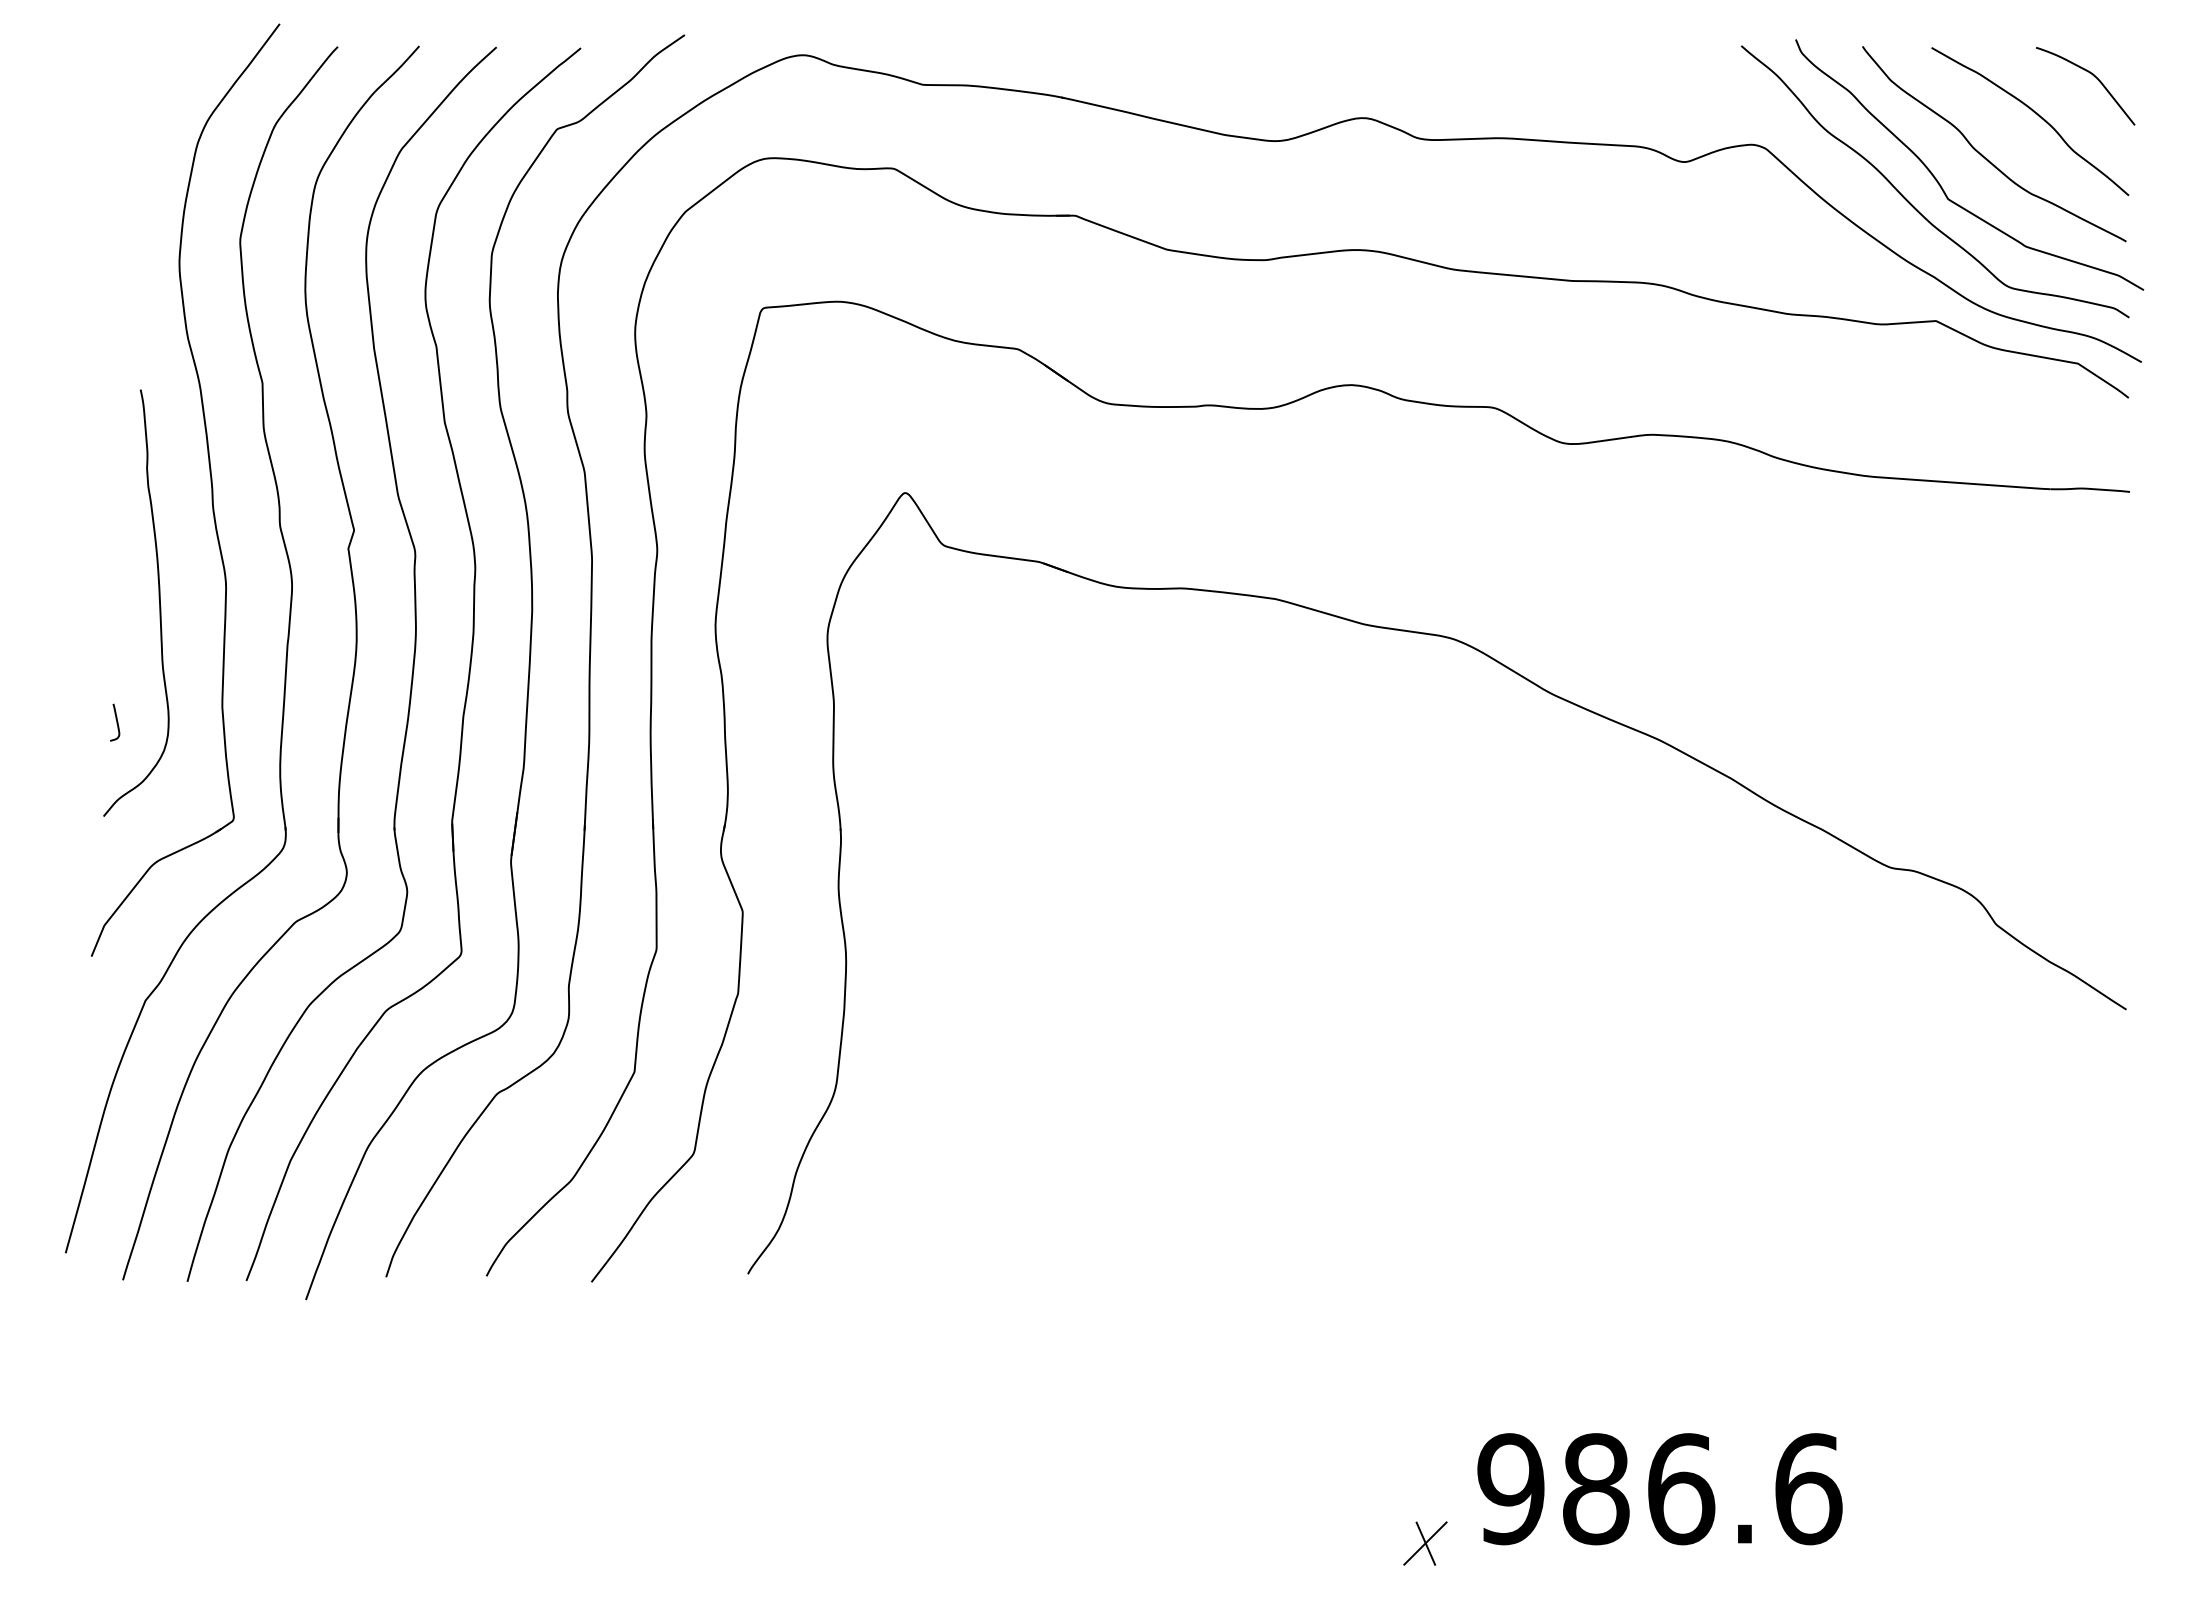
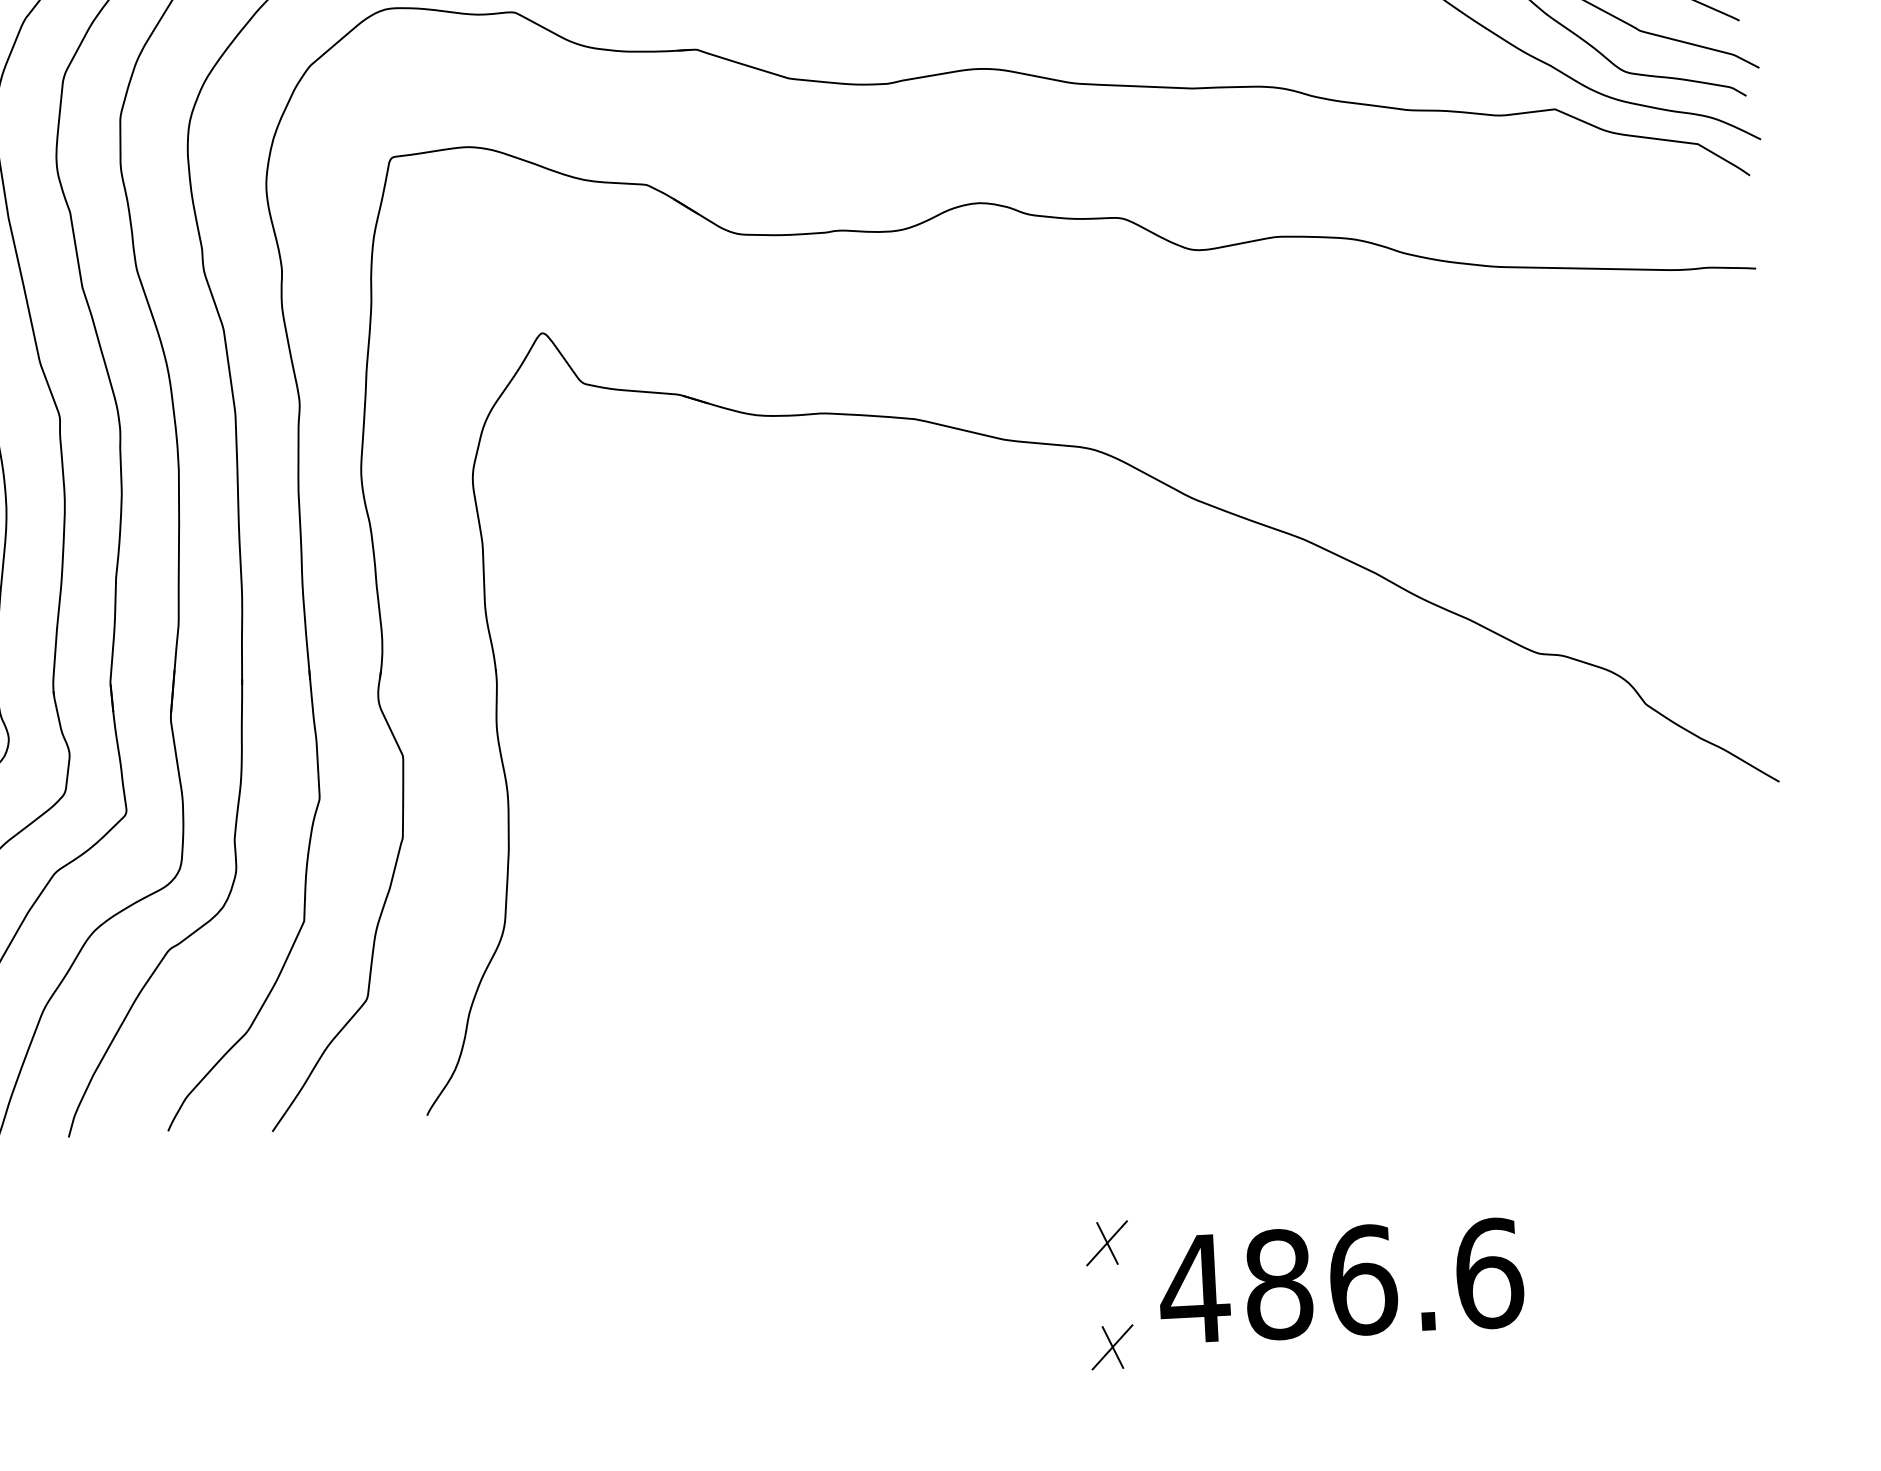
part: (1425, 1438) -> (1107, 1243), added
text: (1510, 1489) -> (1193, 1289), 986.6 -> 486.6

